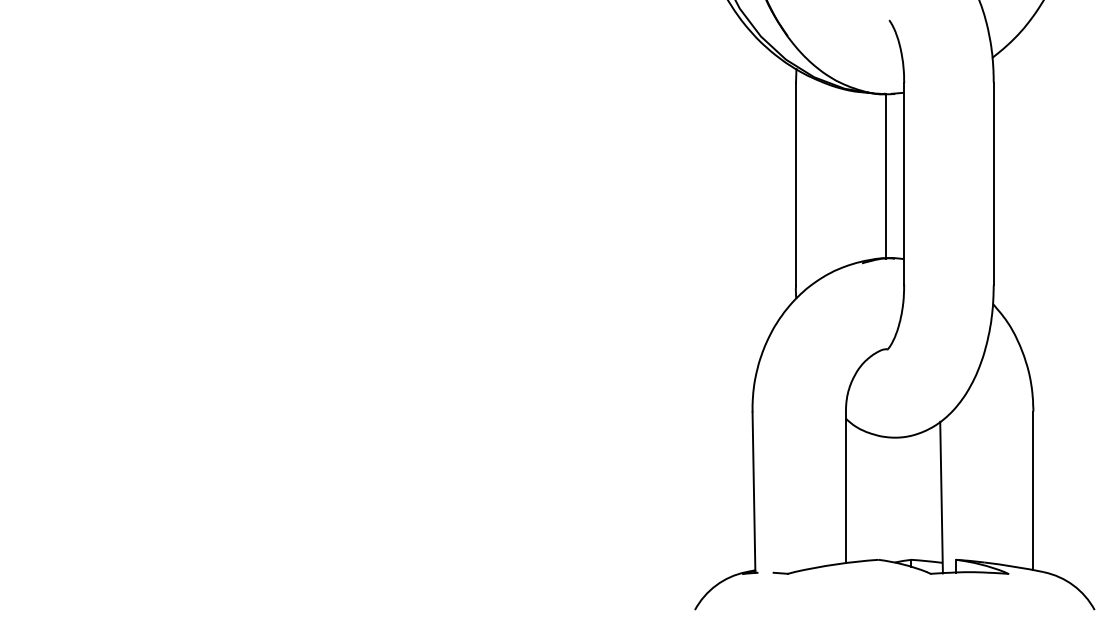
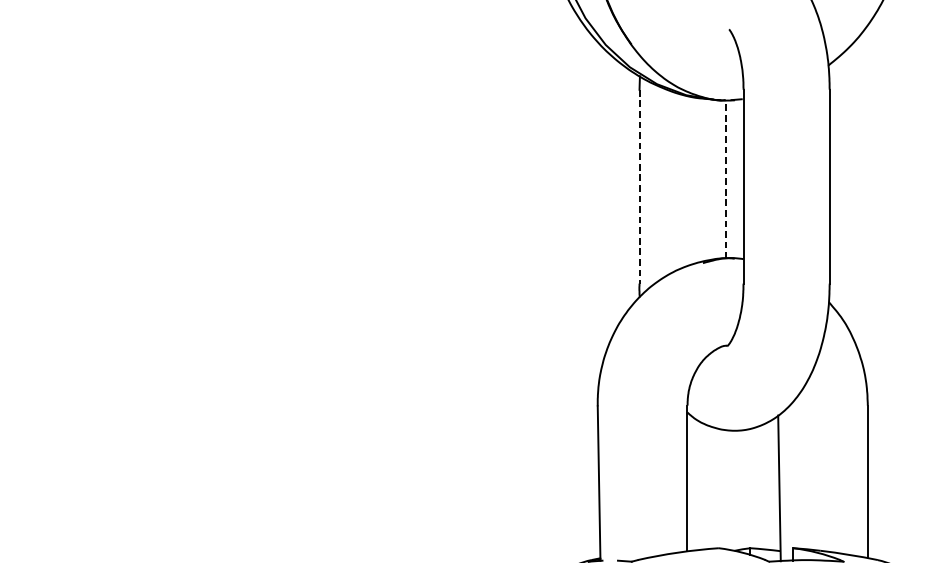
line: (885, 176) -> (725, 179), solid -> dashed
line: (796, 183) -> (639, 186), solid -> dashed

